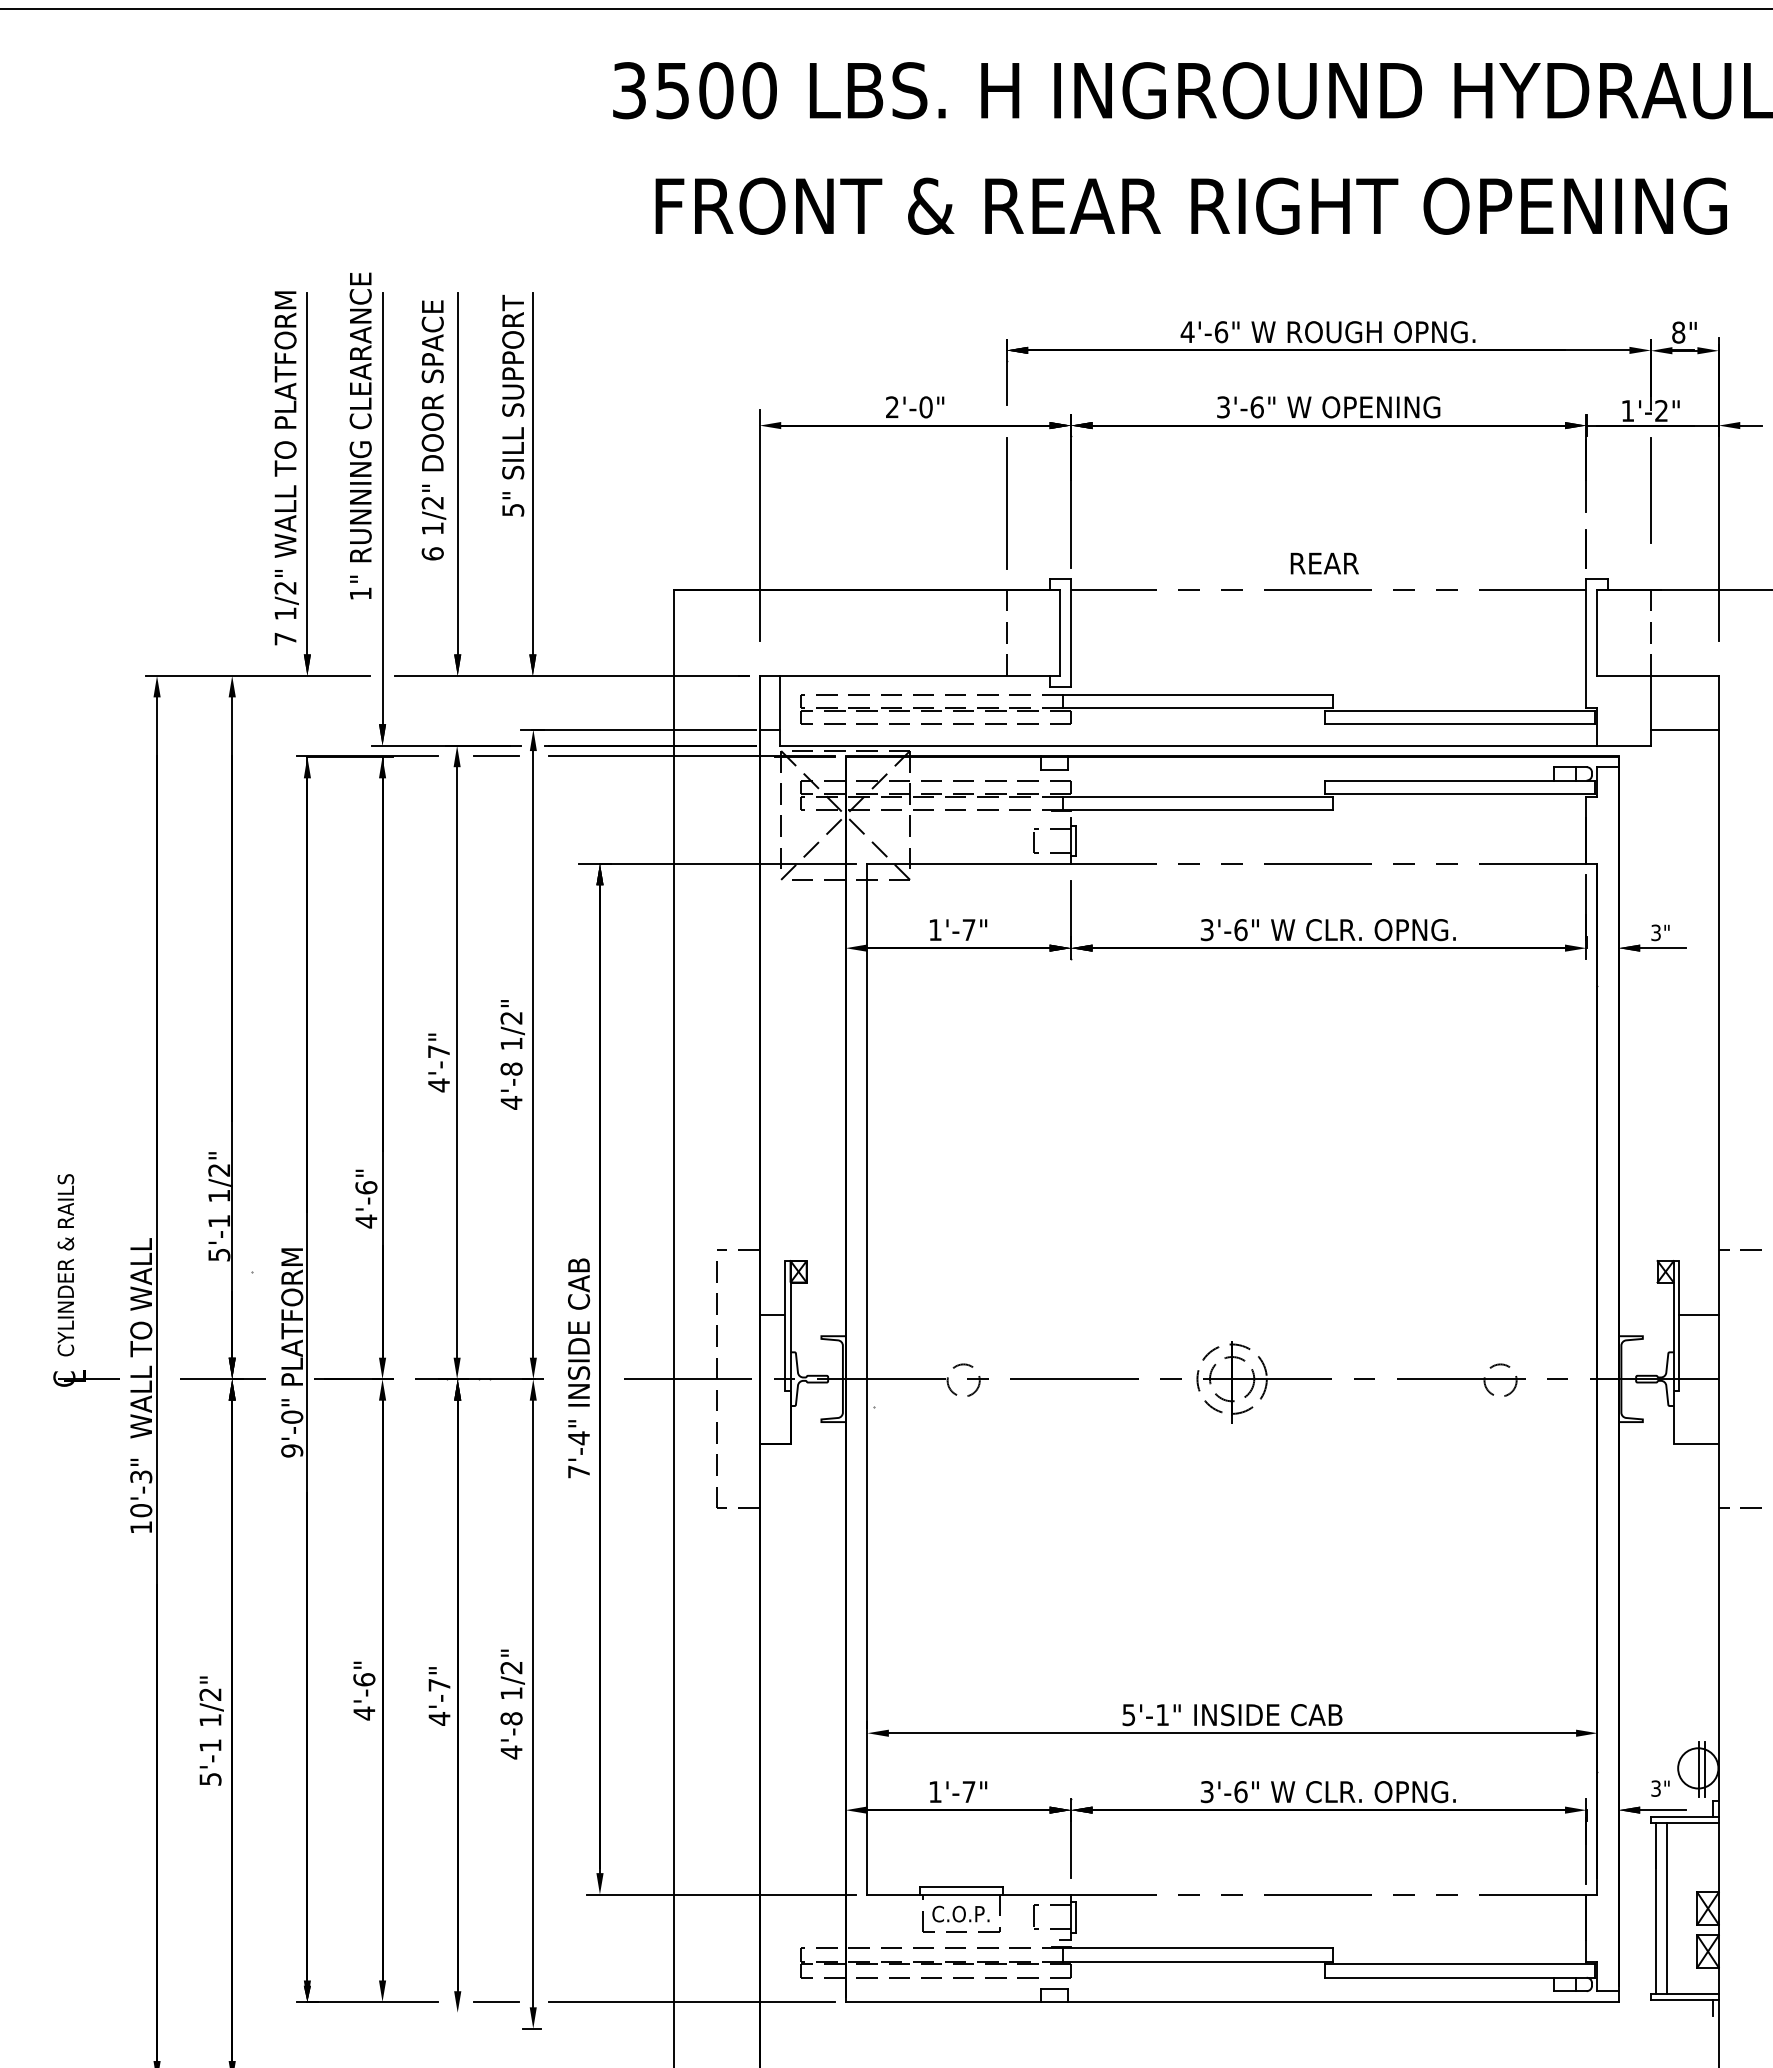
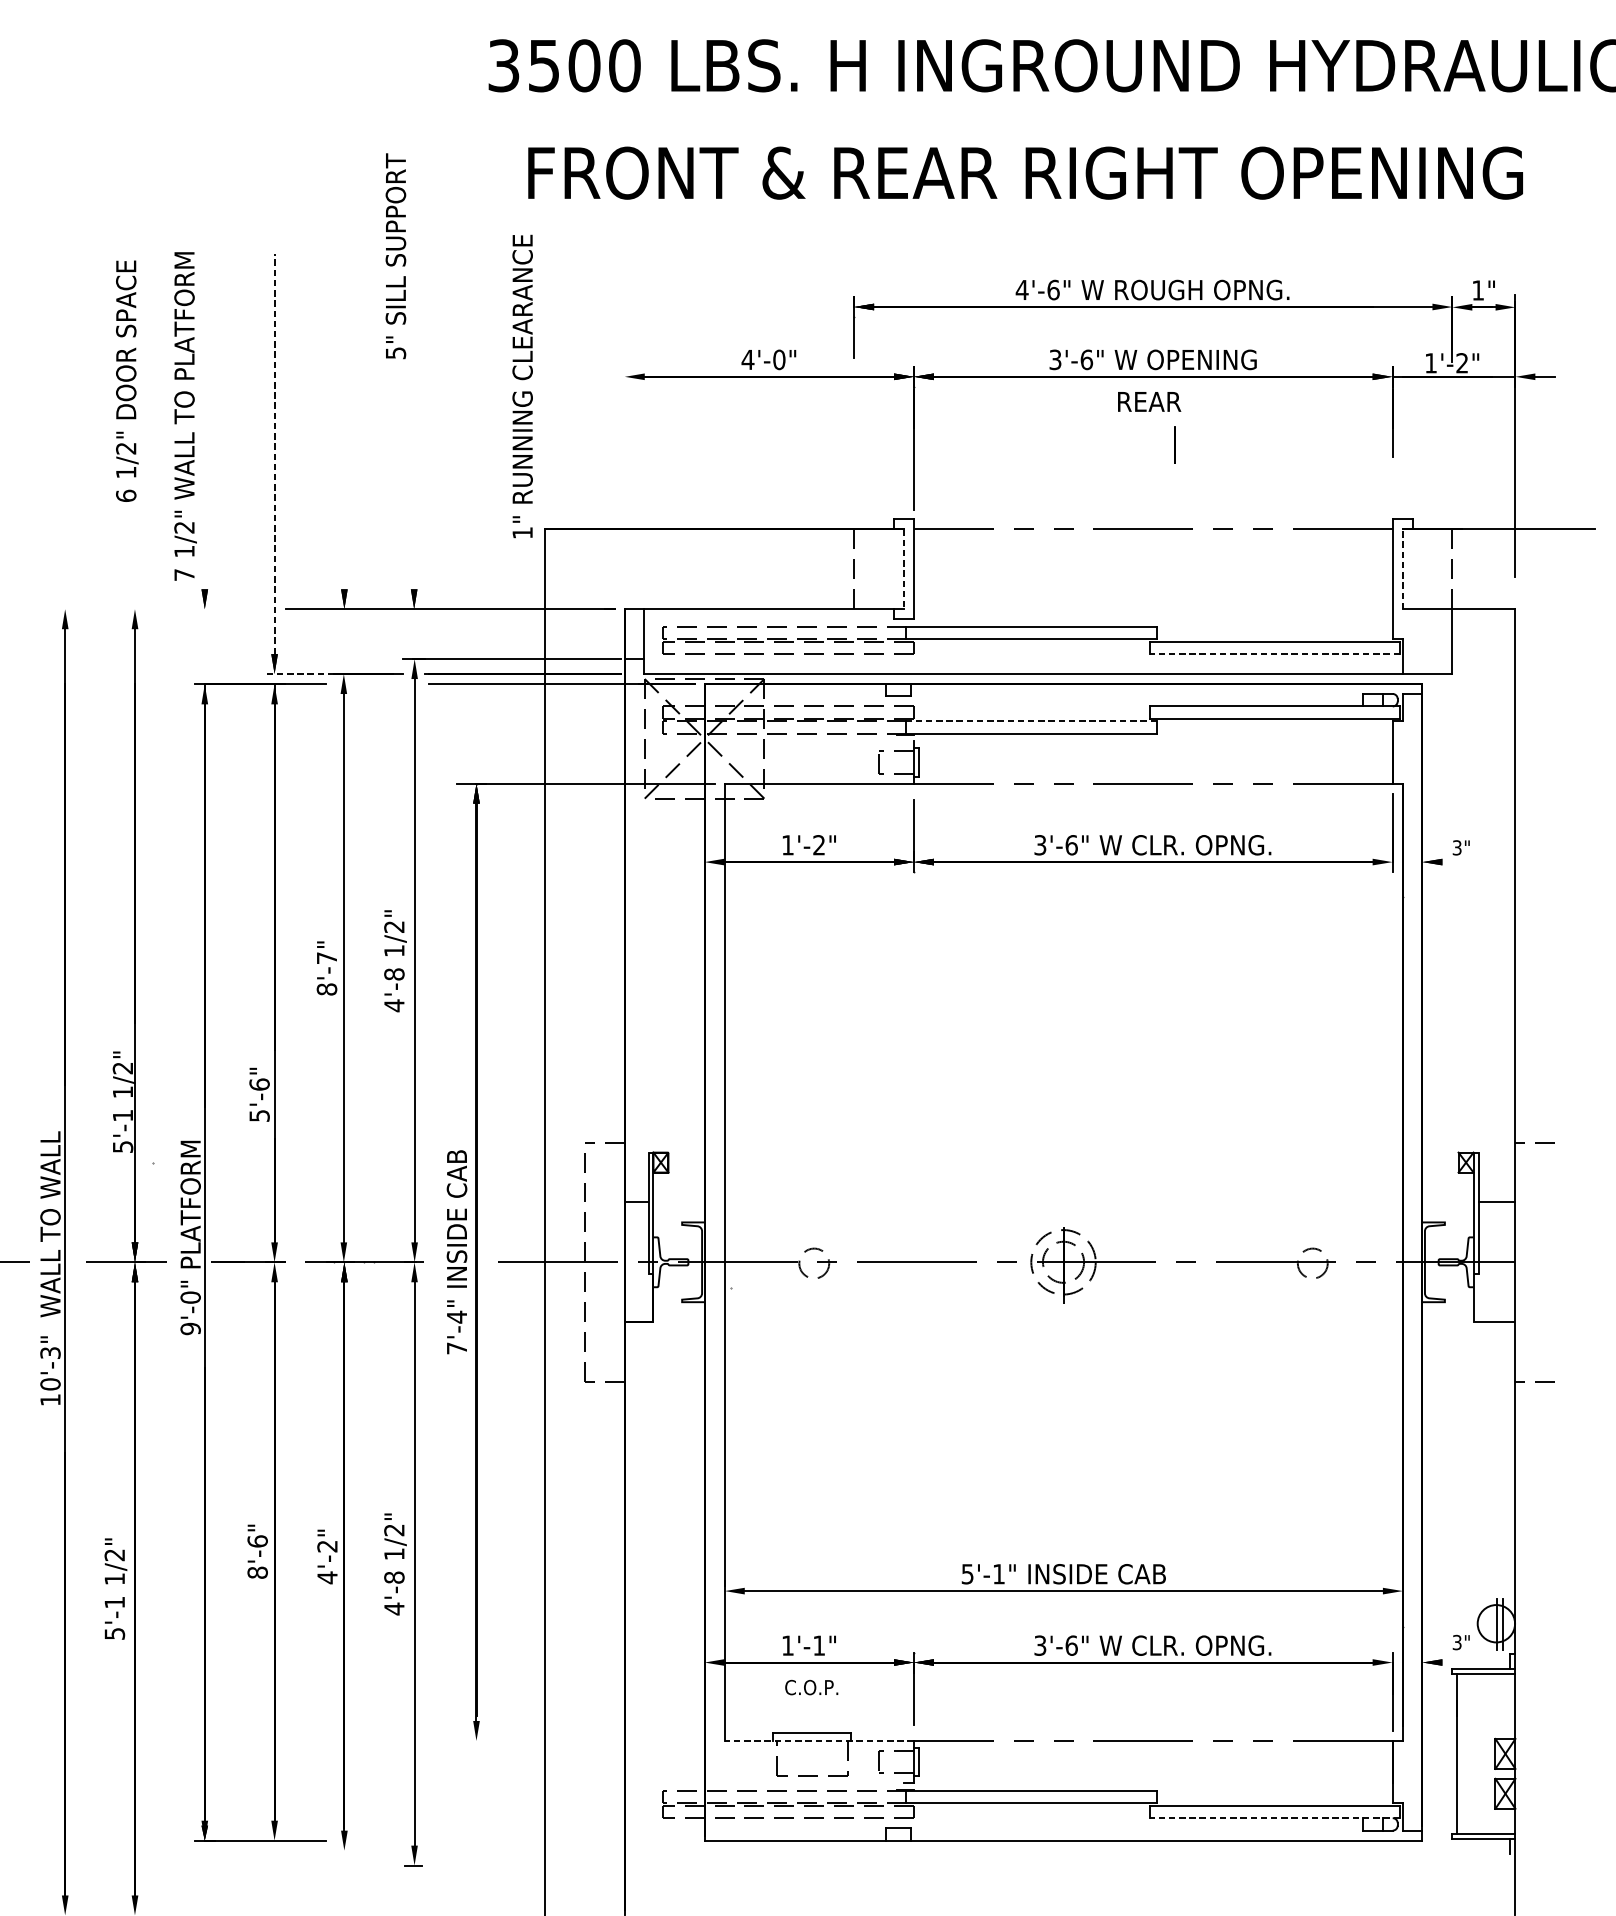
text: (1678, 332) -> (1478, 290), 8" -> 1"
text: (513, 405) -> (396, 256), moved
text: (892, 407) -> (748, 360), 2'-0" -> 4'-0"
text: (433, 430) -> (126, 381), moved
text: (360, 435) -> (522, 386), moved
line: (307, 473) -> (204, 421), removed
line: (457, 473) -> (344, 421), removed
line: (532, 473) -> (413, 421), removed
line: (1650, 489) -> (1452, 436), removed
line: (1006, 502) -> (853, 448), removed
line: (382, 508) -> (274, 453), solid -> dashed
line: (759, 525) -> (624, 469), removed
line: (1585, 548) -> (1174, 444), moved
text: (1324, 563) -> (1149, 401), moved
line: (1060, 632) -> (904, 568), solid -> dashed
line: (1597, 632) -> (1402, 568), solid -> dashed
line: (257, 675) -> (158, 608), removed
line: (1459, 724) -> (1274, 654), solid -> dashed
line: (1684, 729) -> (1483, 659), removed
line: (409, 745) -> (299, 673), solid -> dashed
line: (496, 755) -> (380, 683), removed
line: (1197, 796) -> (1031, 721), solid -> dashed
text: (968, 929) -> (818, 844), 1'-7" -> 1'-2"
line: (1662, 948) -> (1463, 862), removed
text: (438, 1085) -> (326, 989), 4'-7" -> 8'-7"
text: (366, 1221) -> (259, 1115), 4'-6" -> 5'-6"
text: (439, 1685) -> (327, 1546), 4'-7" -> 4'-2"
text: (364, 1713) -> (257, 1572), 4'-6" -> 8'-6"
text: (968, 1791) -> (818, 1645), 1'-7" -> 1'-1"
line: (1662, 1810) -> (1463, 1662), removed
line: (721, 1894) -> (589, 1740), removed
line: (968, 1894) -> (818, 1740), solid -> dashed
line: (1666, 1908) -> (1466, 1753), removed
text: (960, 1913) -> (811, 1686), moved
line: (1459, 1977) -> (1274, 1817), solid -> dashed
line: (496, 2001) -> (380, 1840), removed
line: (691, 2001) -> (561, 1840), removed

